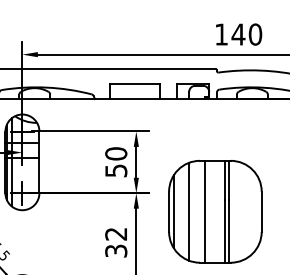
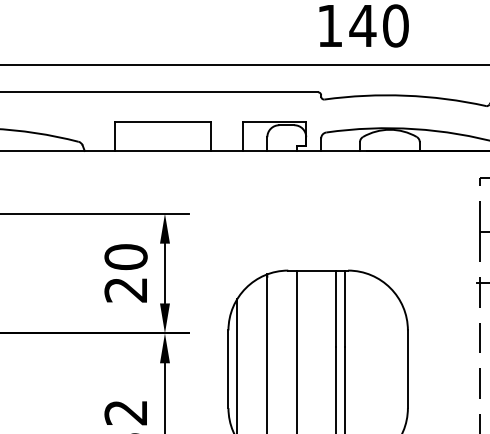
text: (116, 170) -> (126, 289), 50 -> 20

